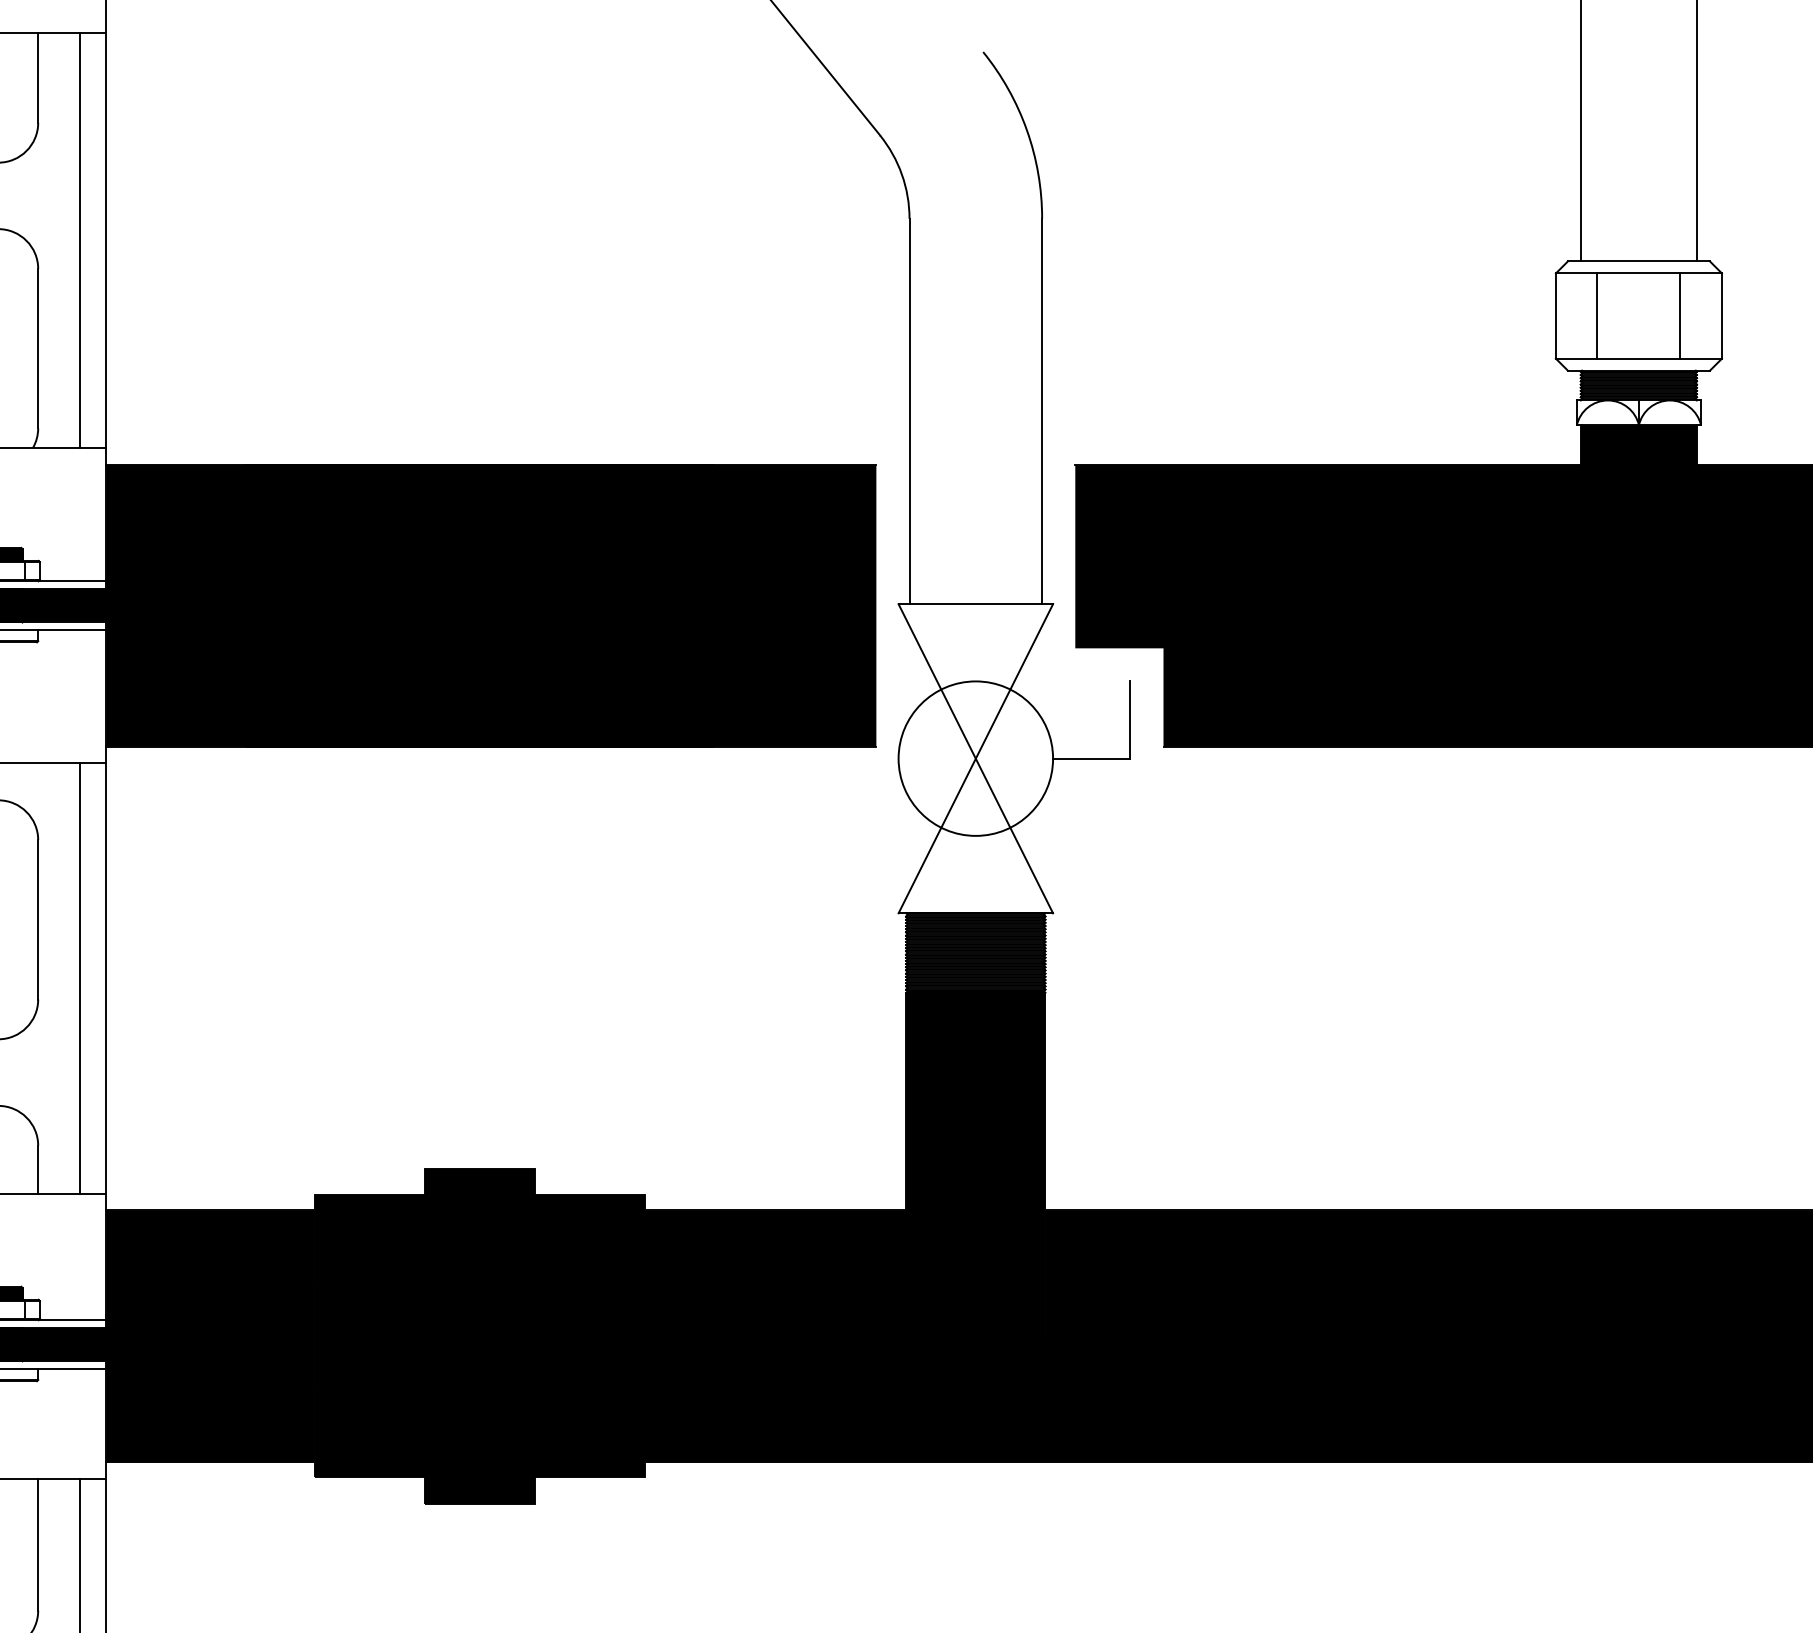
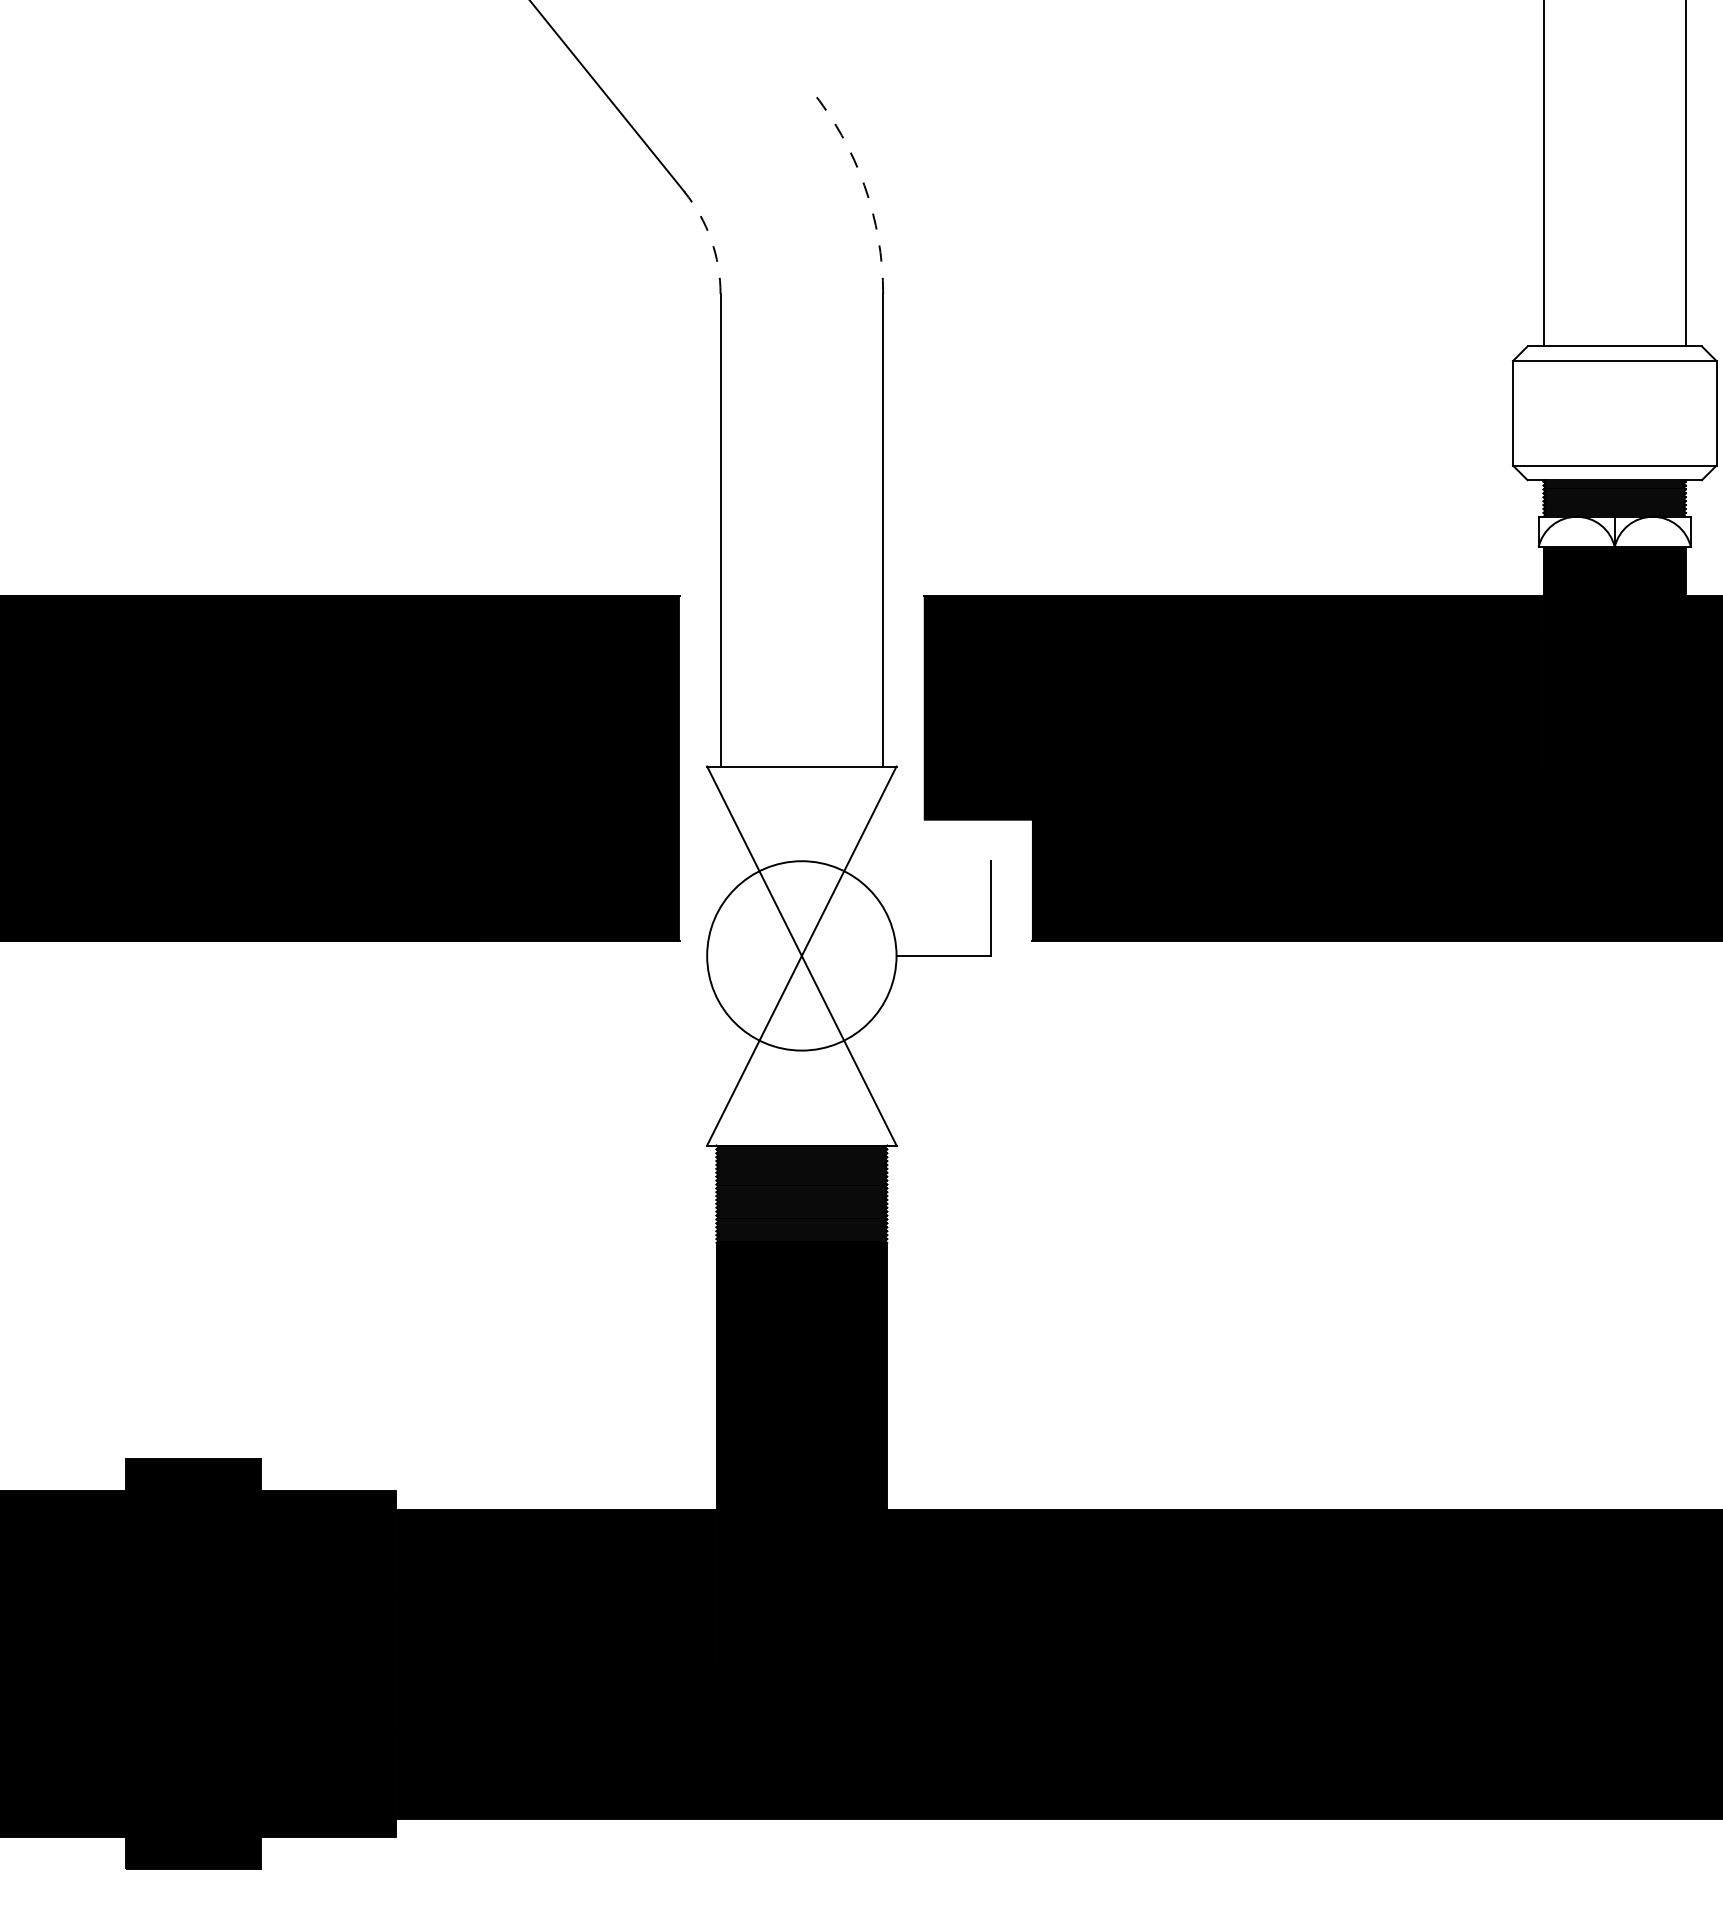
arc: (1026, 130) -> (863, 185), solid -> dashed
arc: (901, 174) -> (710, 239), solid -> dashed
line: (1597, 315) -> (1563, 412), removed
line: (1680, 315) -> (1665, 412), removed

